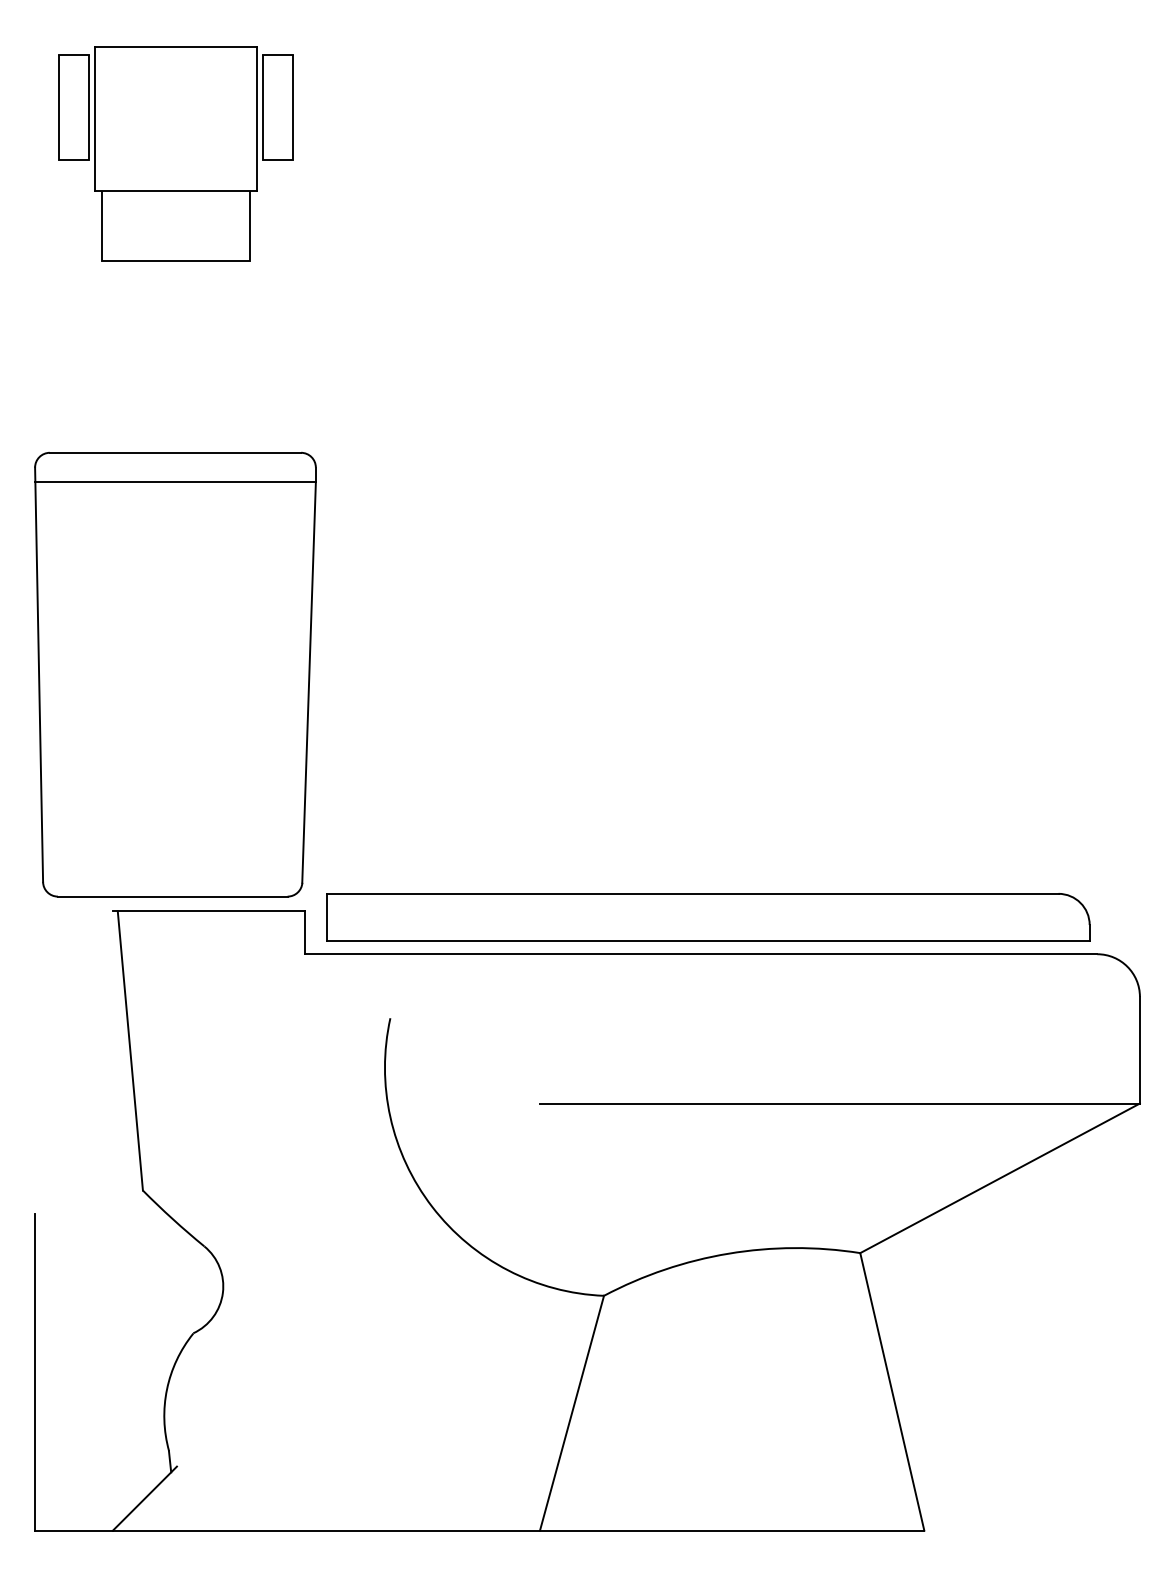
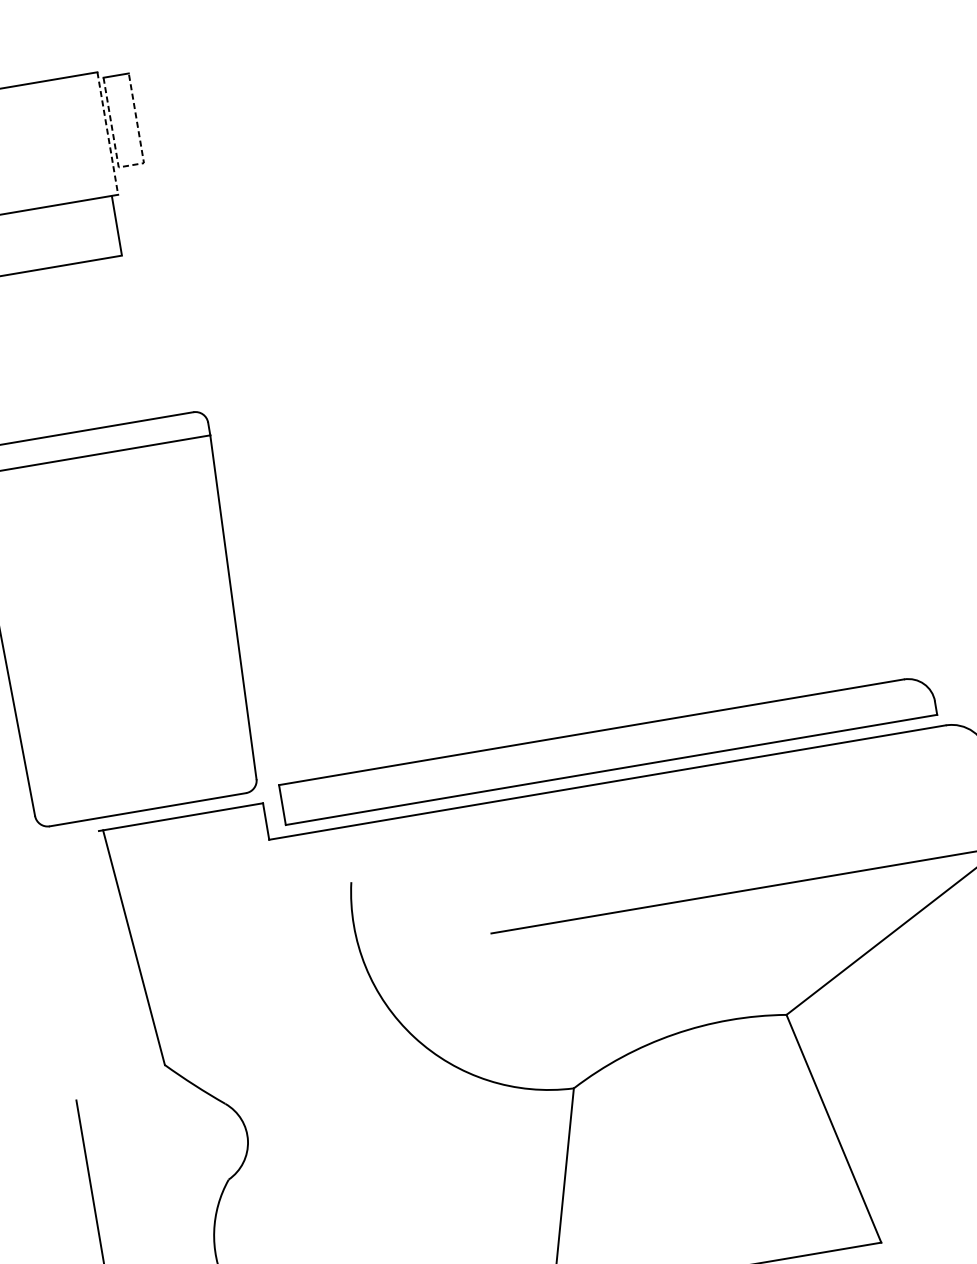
line: (257, 119) -> (108, 133), solid -> dashed
line: (278, 159) -> (131, 165), solid -> dashed

